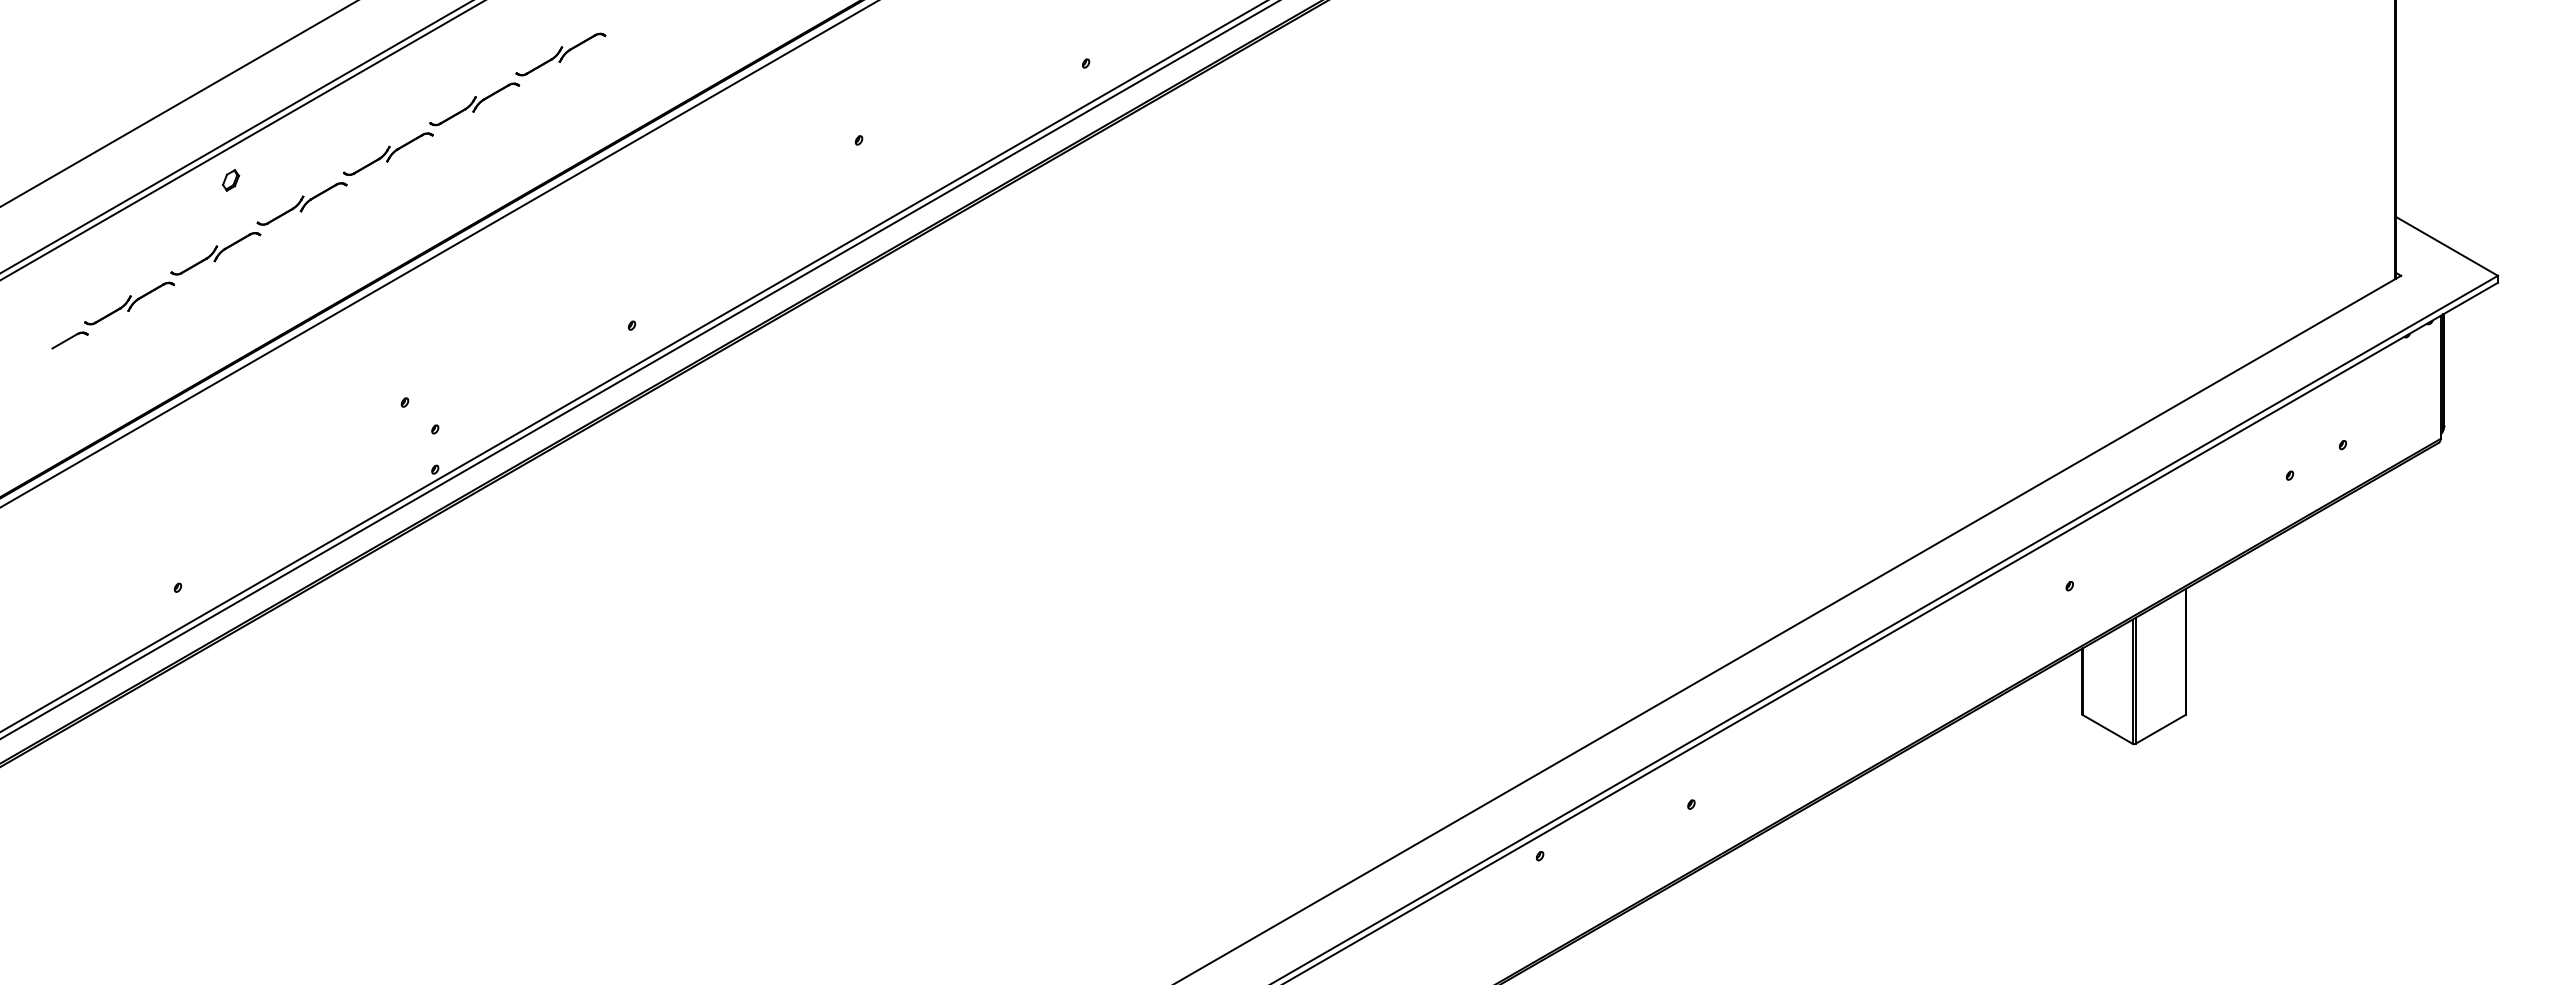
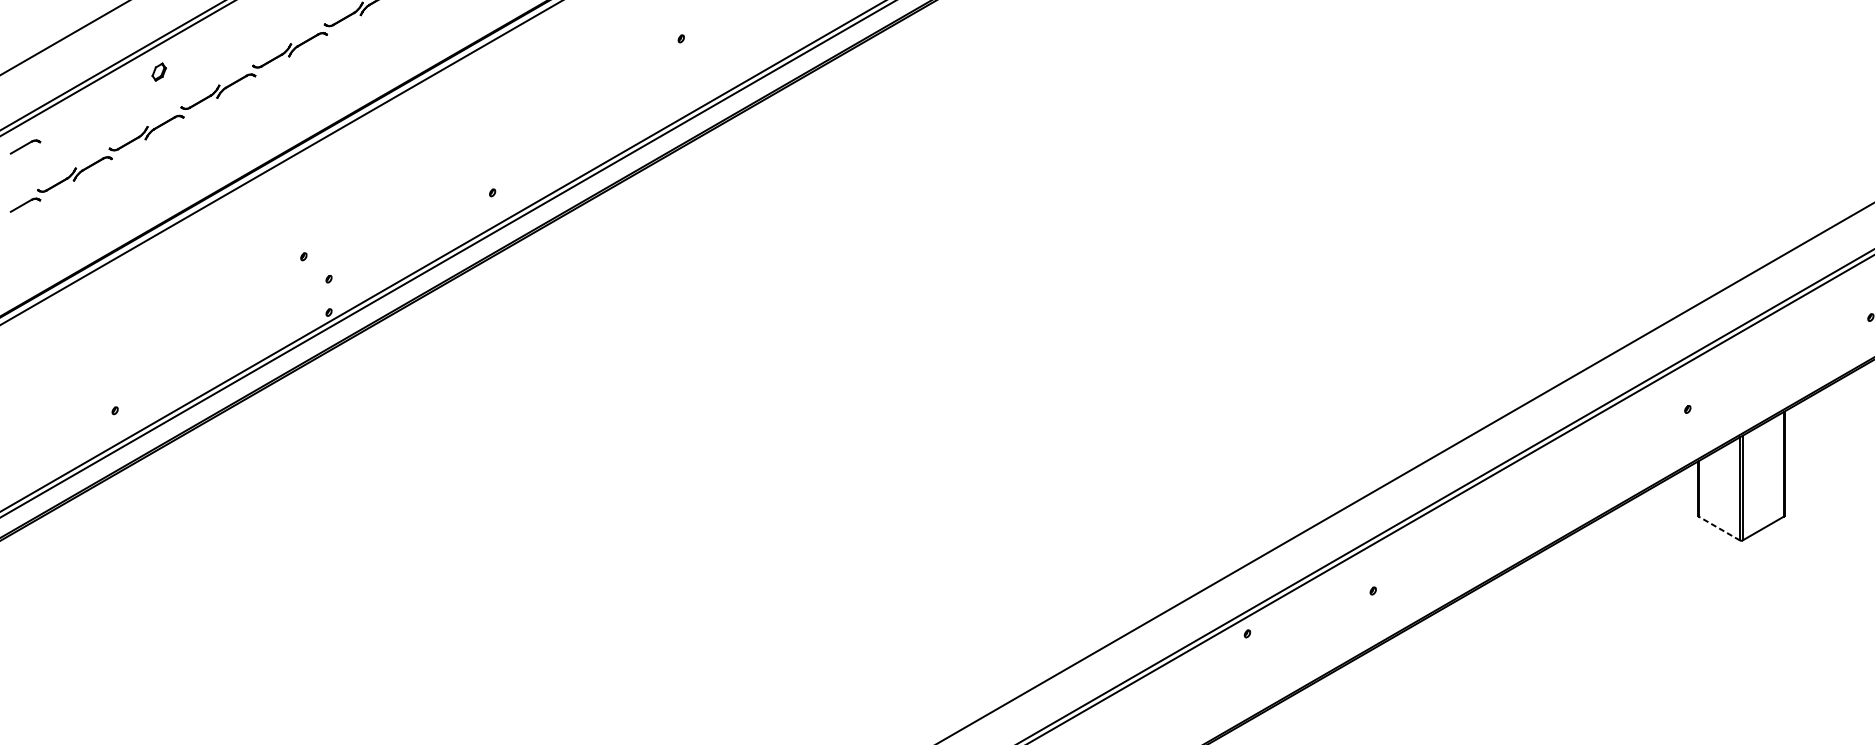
part: (69, 270) -> (24, 147), added
line: (2107, 729) -> (1719, 528), solid -> dashed

